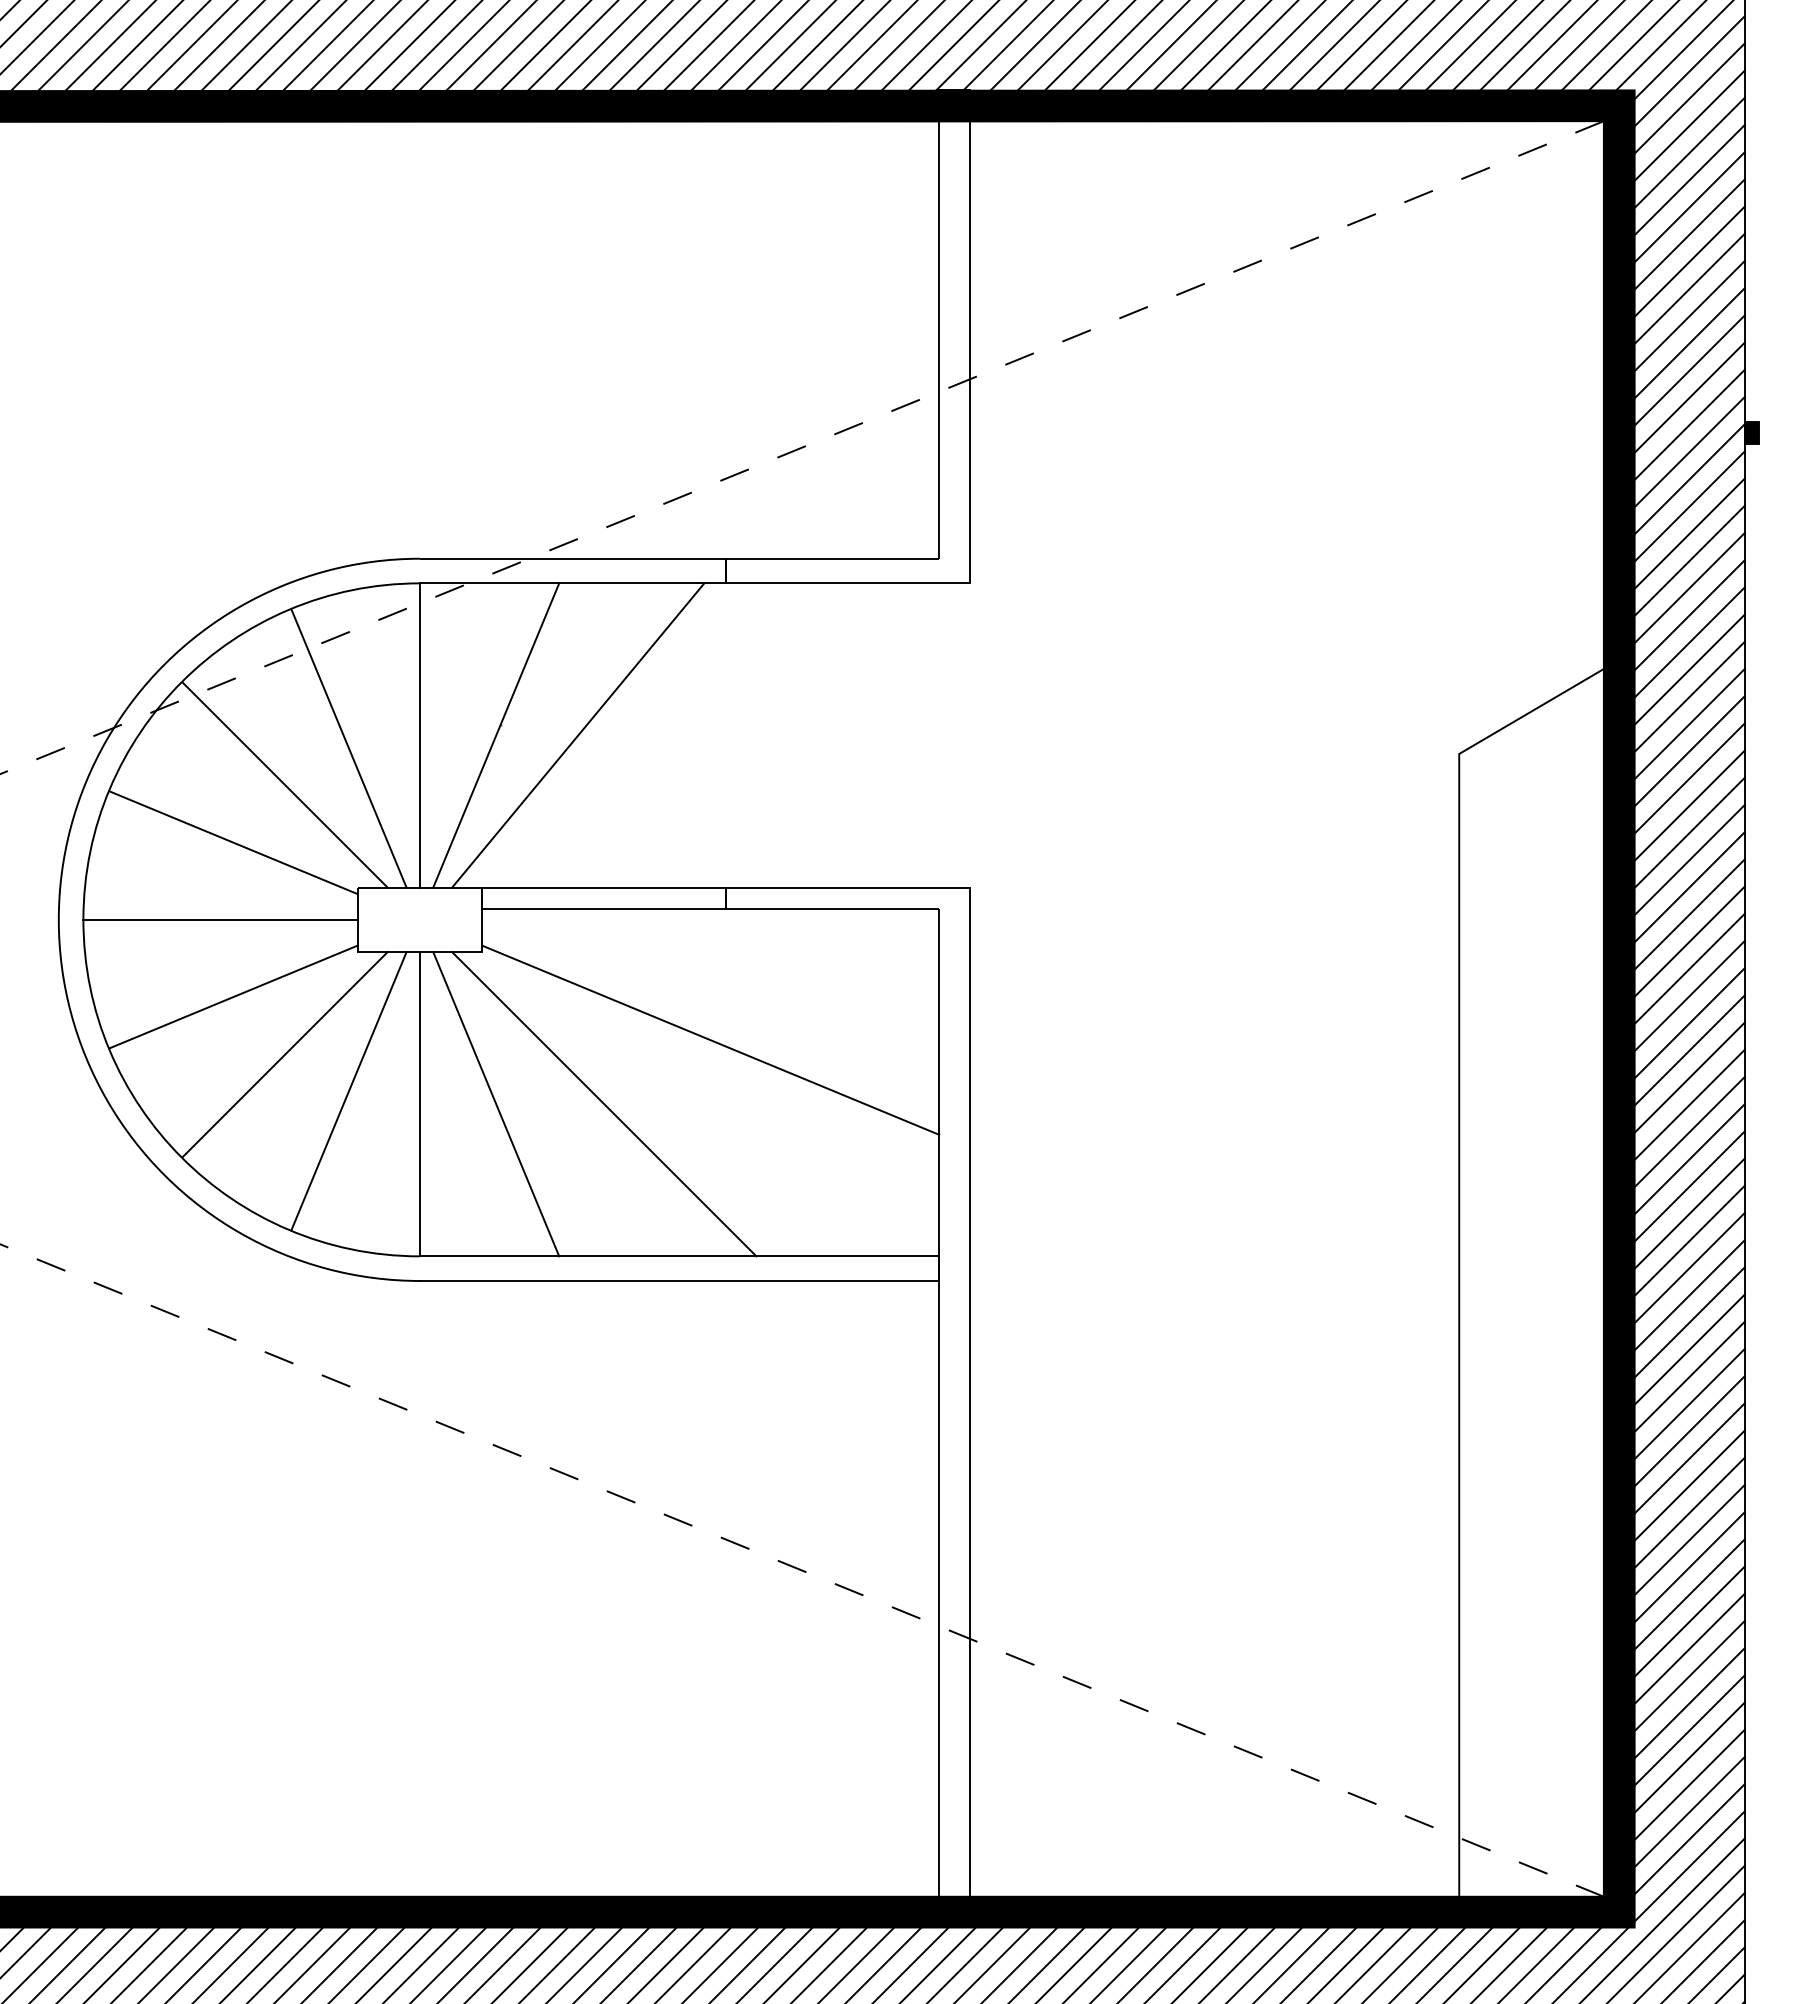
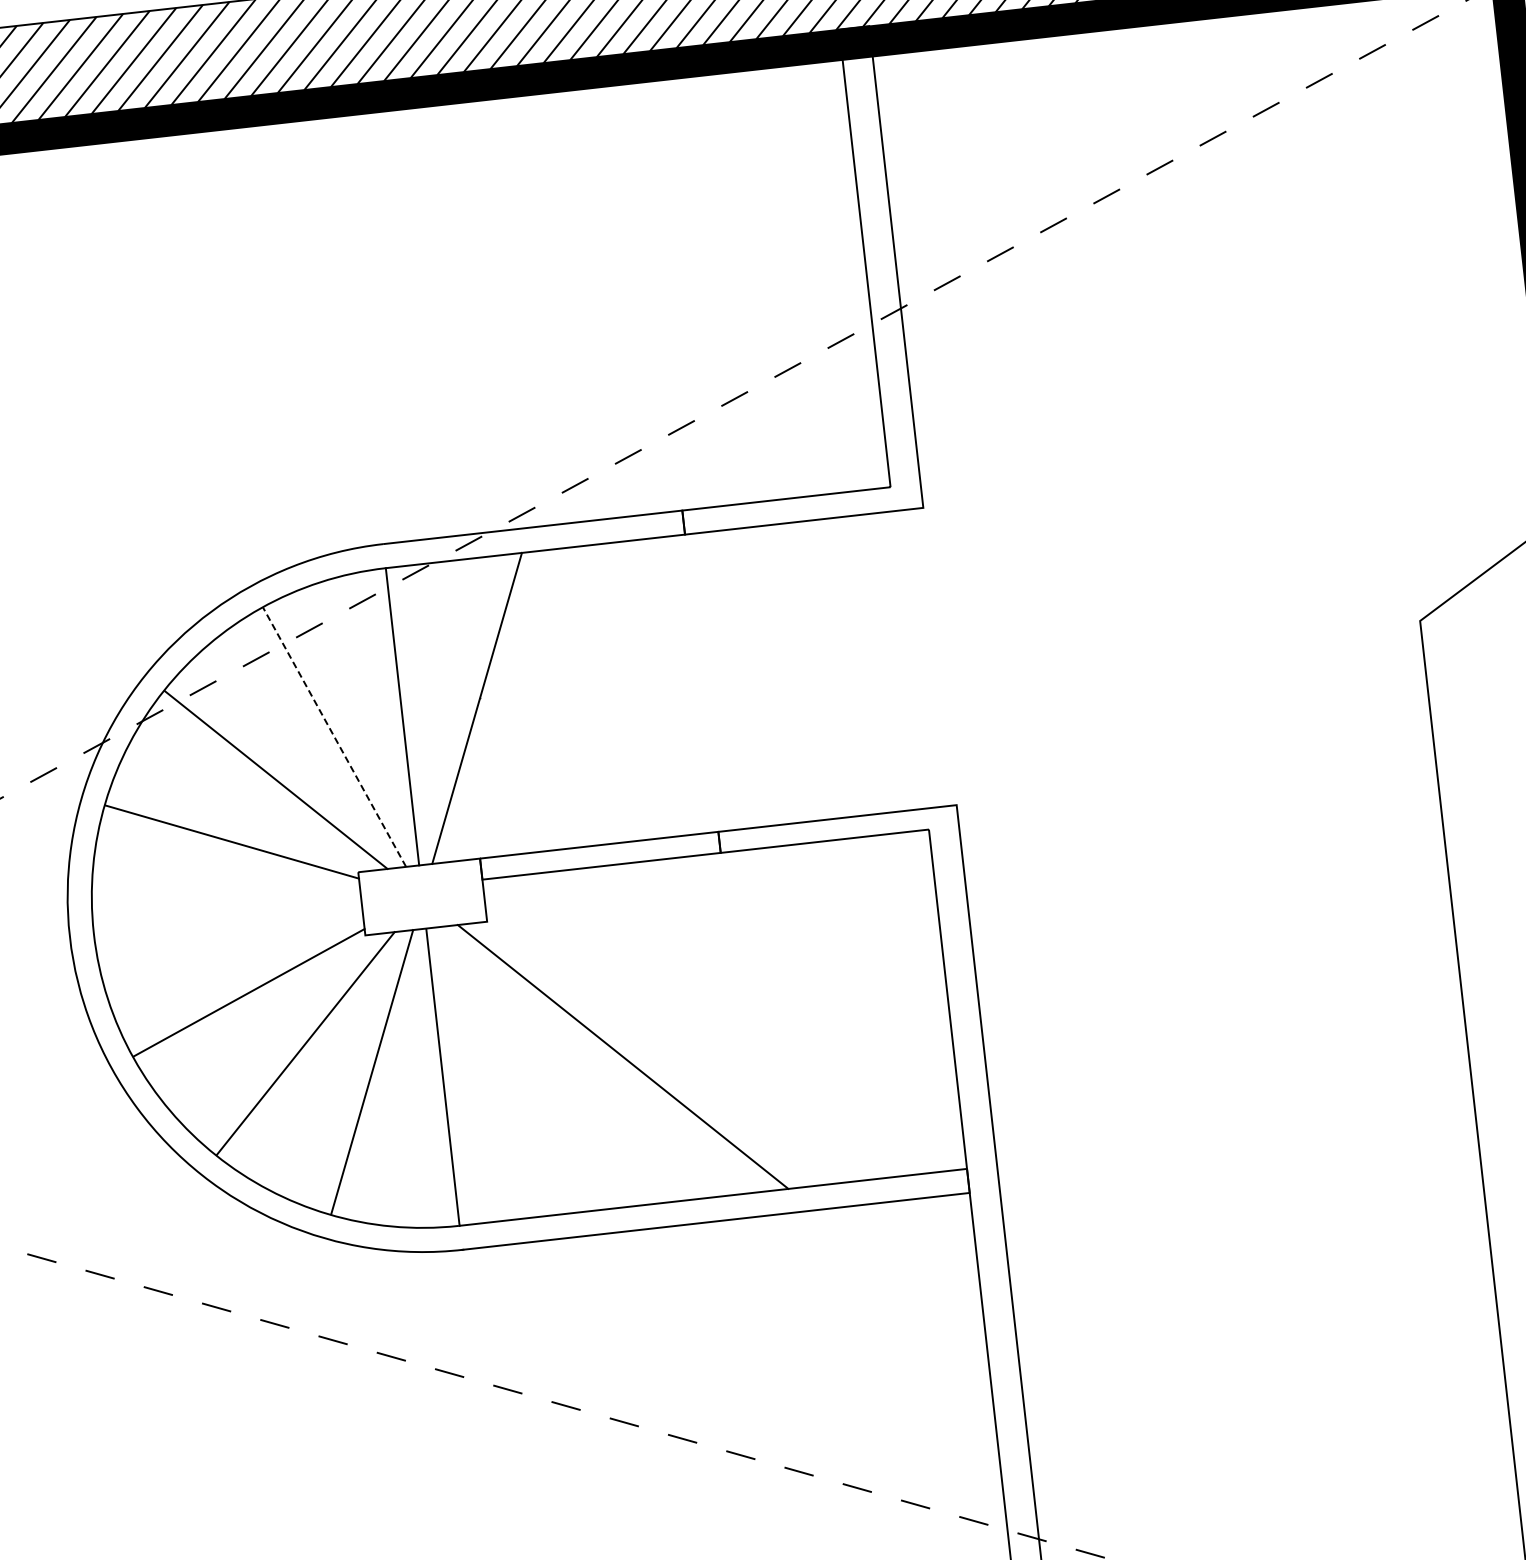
line: (578, 735) -> (557, 699), removed
line: (348, 748) -> (334, 737), solid -> dashed
line: (220, 919) -> (227, 918), removed
line: (710, 1039) -> (719, 982), removed
line: (496, 1104) -> (517, 1069), removed

